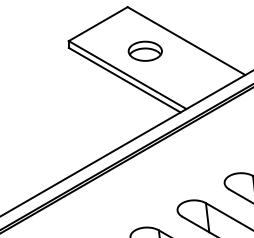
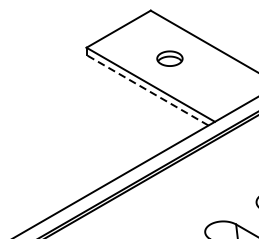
part: (144, 50) -> (169, 57), size x0.7
line: (124, 80) -> (147, 90), solid -> dashed

